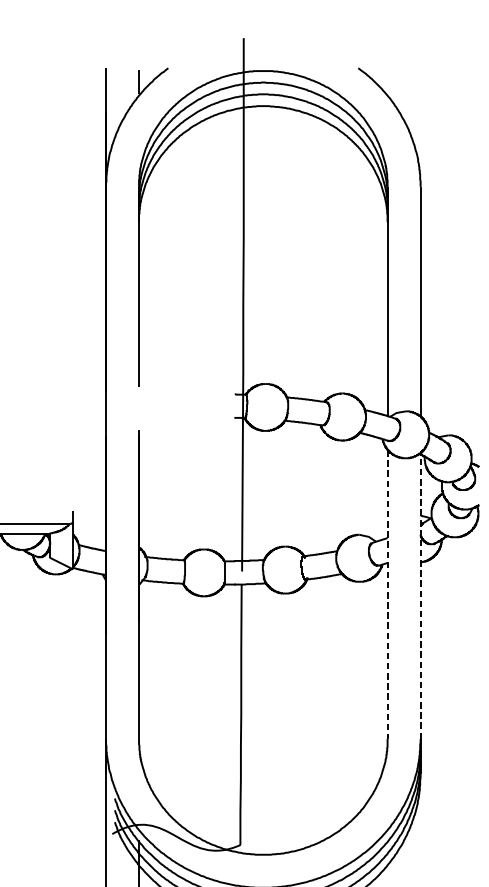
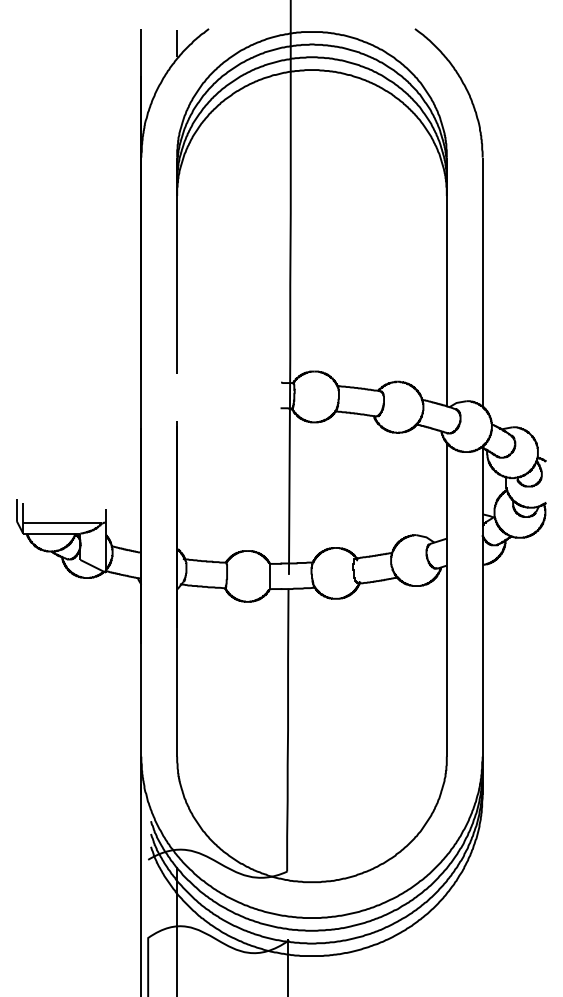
line: (387, 594) -> (446, 599), dashed -> solid
line: (420, 596) -> (482, 601), dashed -> solid

